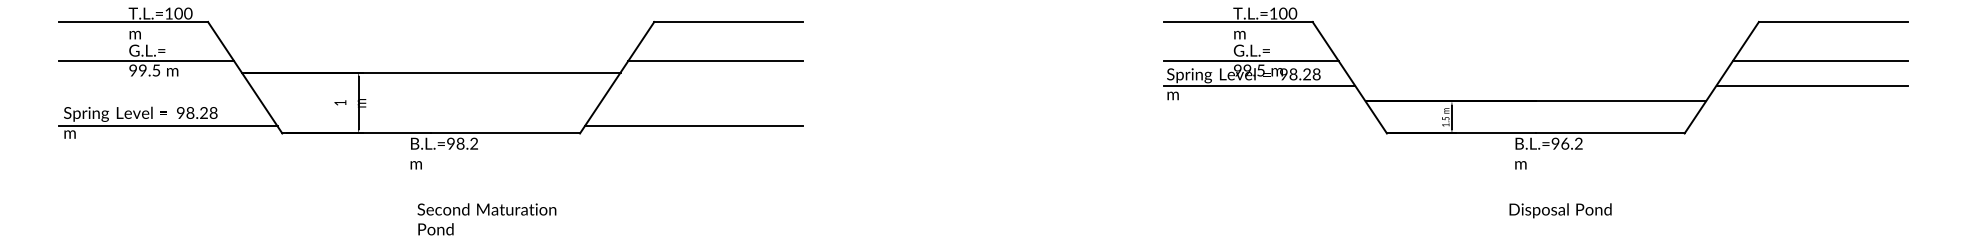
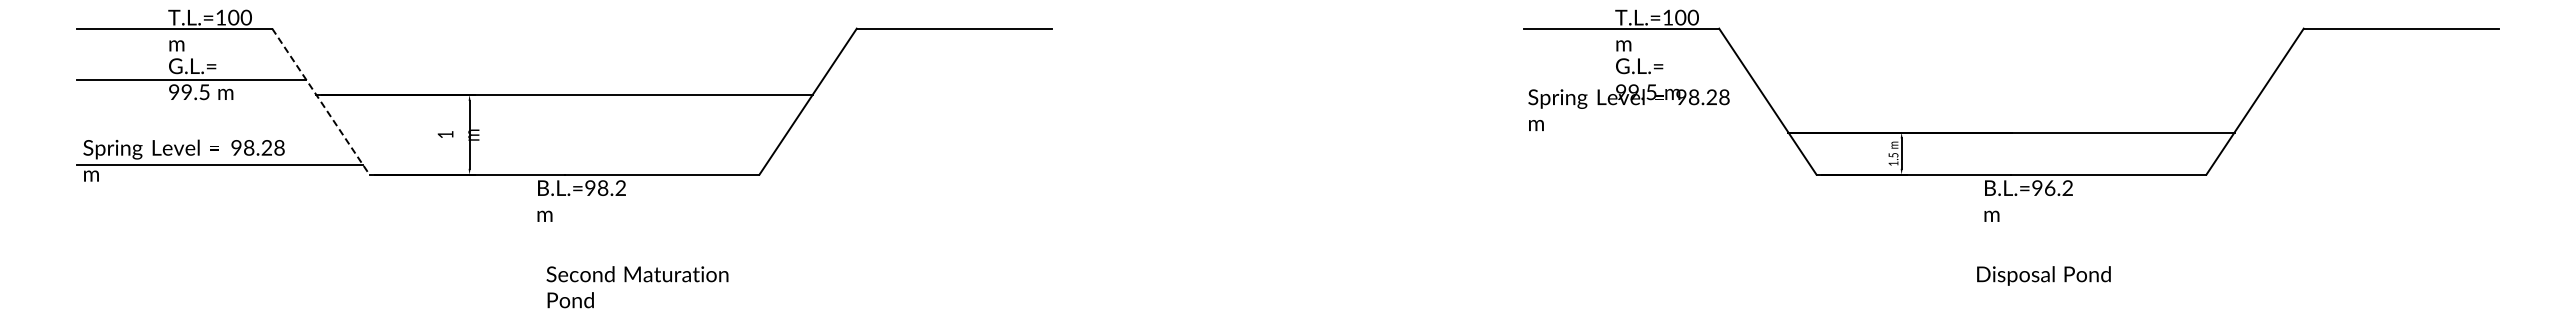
line: (715, 60) -> (936, 79), removed
line: (1251, 60) -> (1638, 79), removed
line: (1819, 60) -> (2383, 79), removed
line: (244, 77) -> (320, 101), solid -> dashed
line: (1259, 86) -> (1649, 112), removed
line: (1812, 86) -> (2373, 112), removed
line: (693, 126) -> (908, 165), removed

